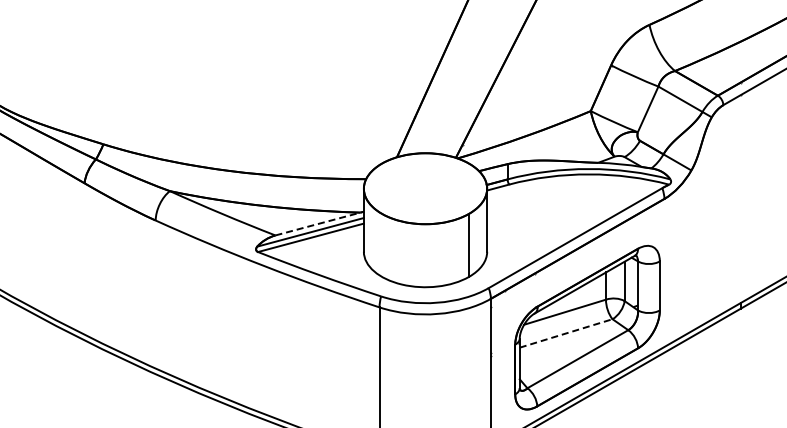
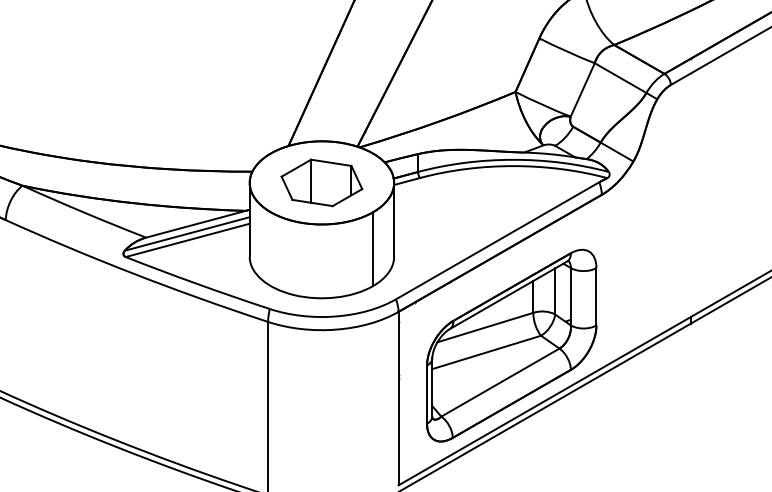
part: (425, 188) -> (321, 182), added
line: (318, 223) -> (196, 223), dashed -> solid
line: (566, 333) -> (487, 352), dashed -> solid

